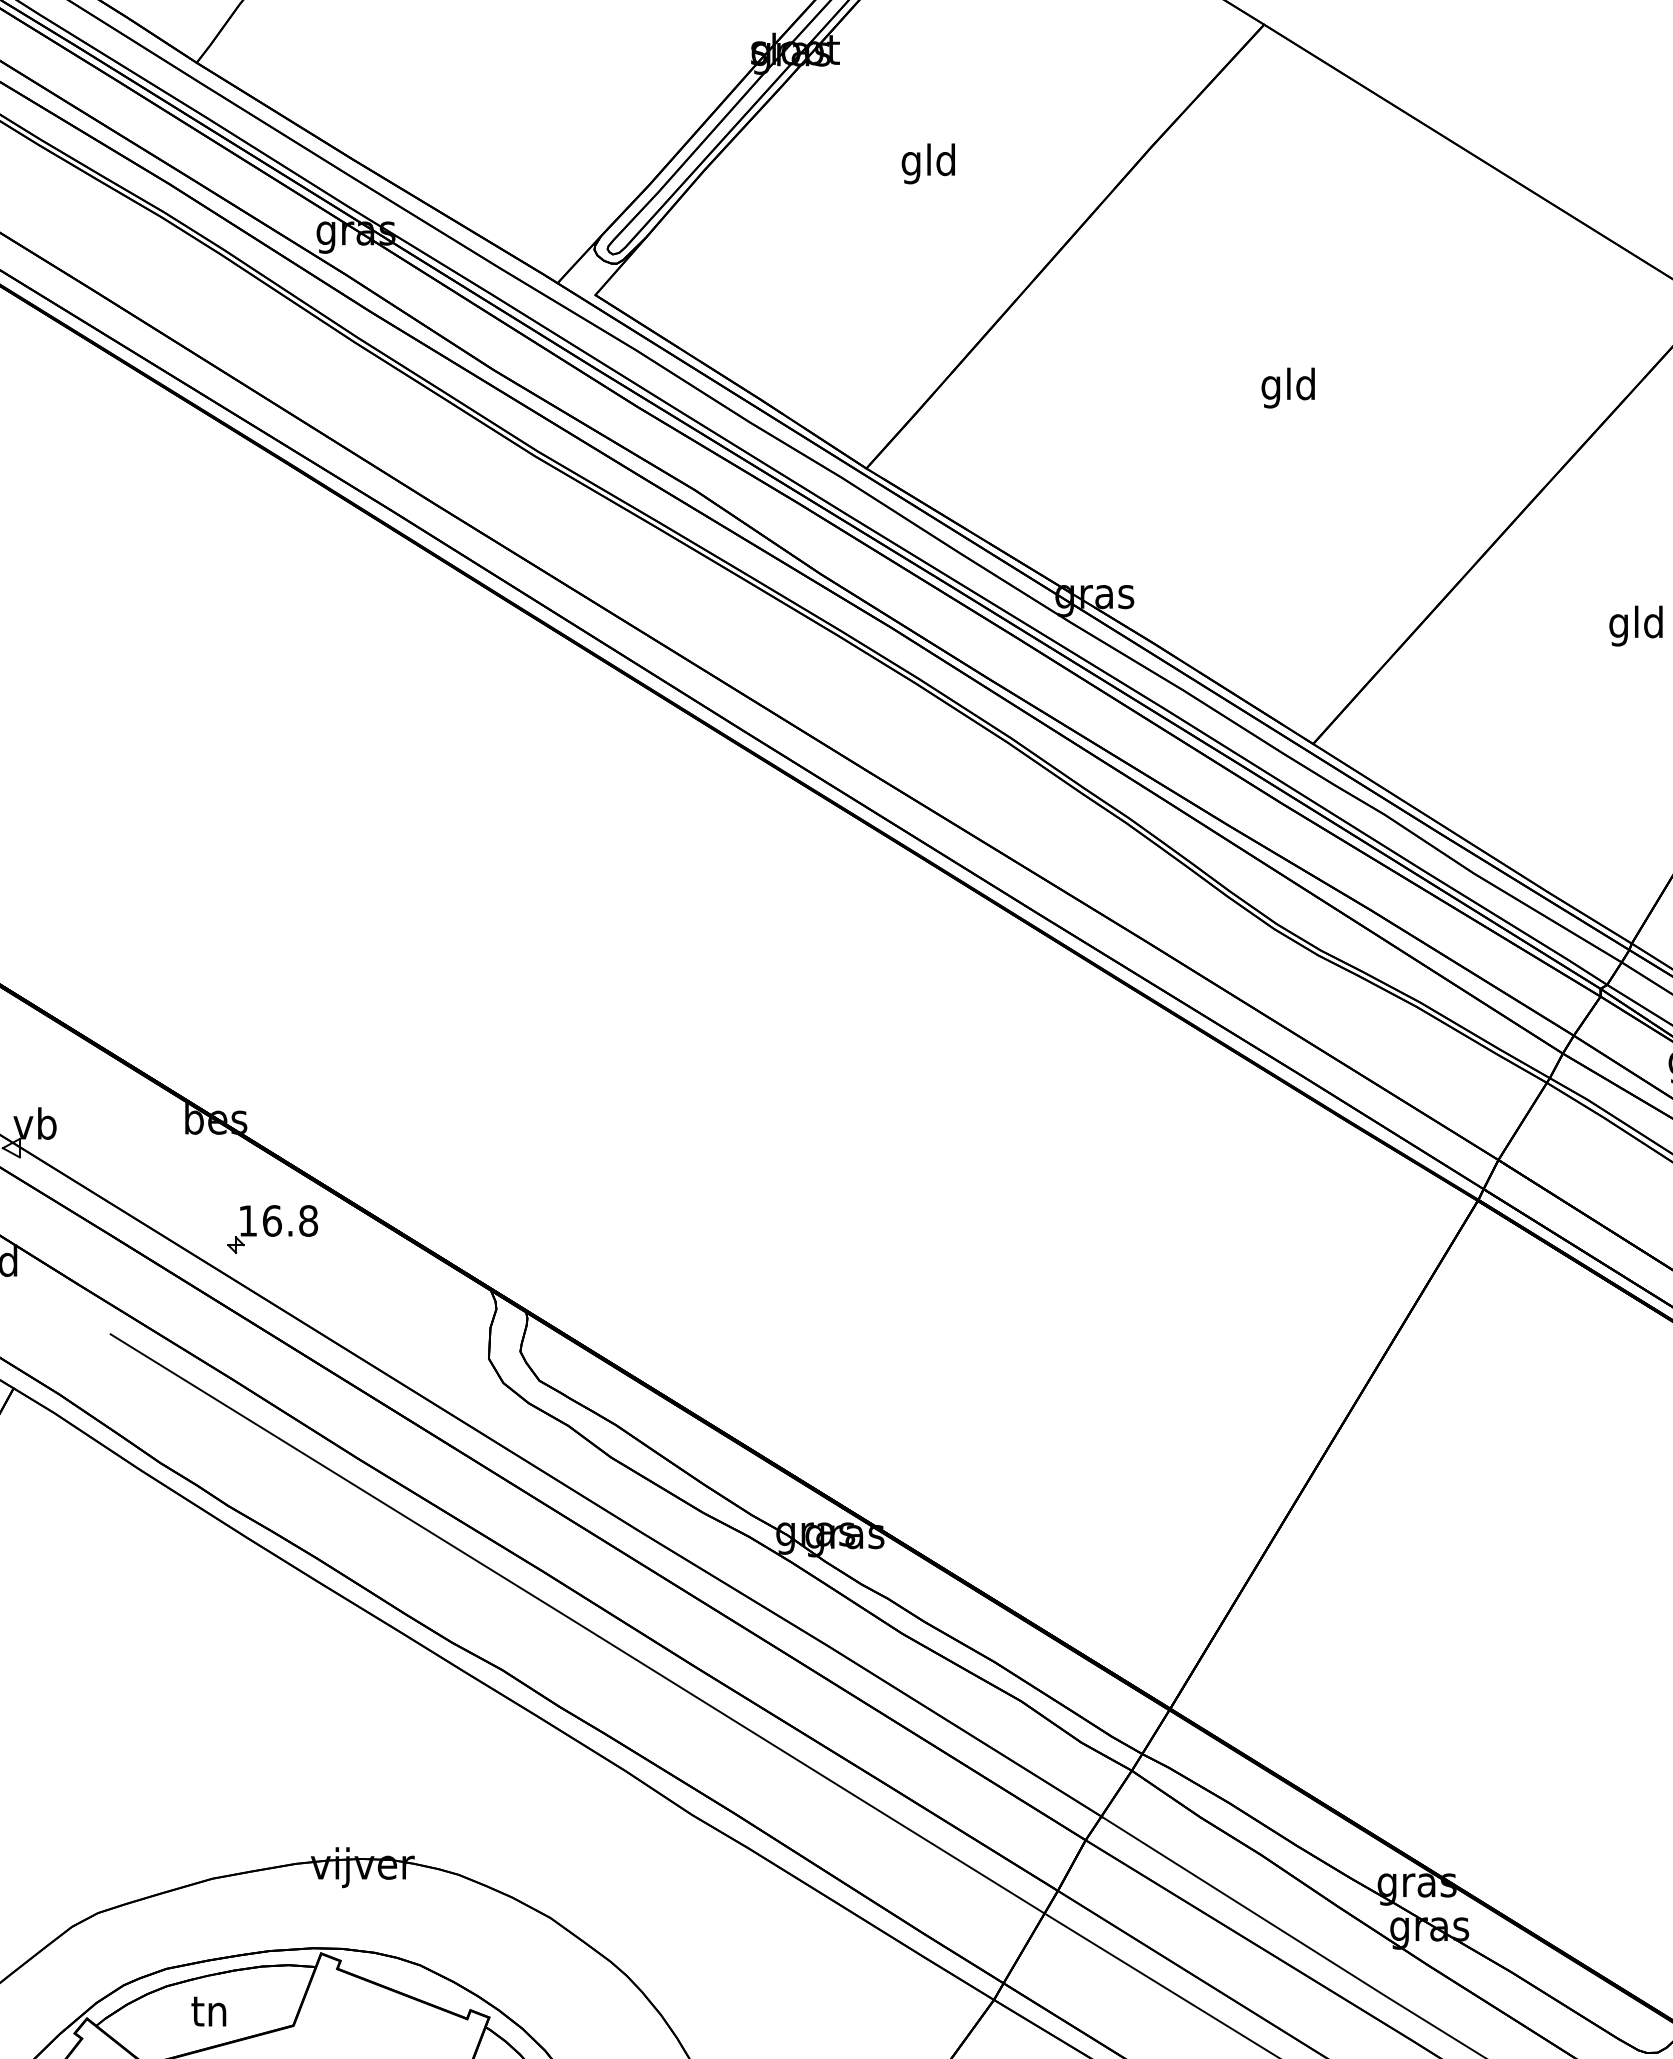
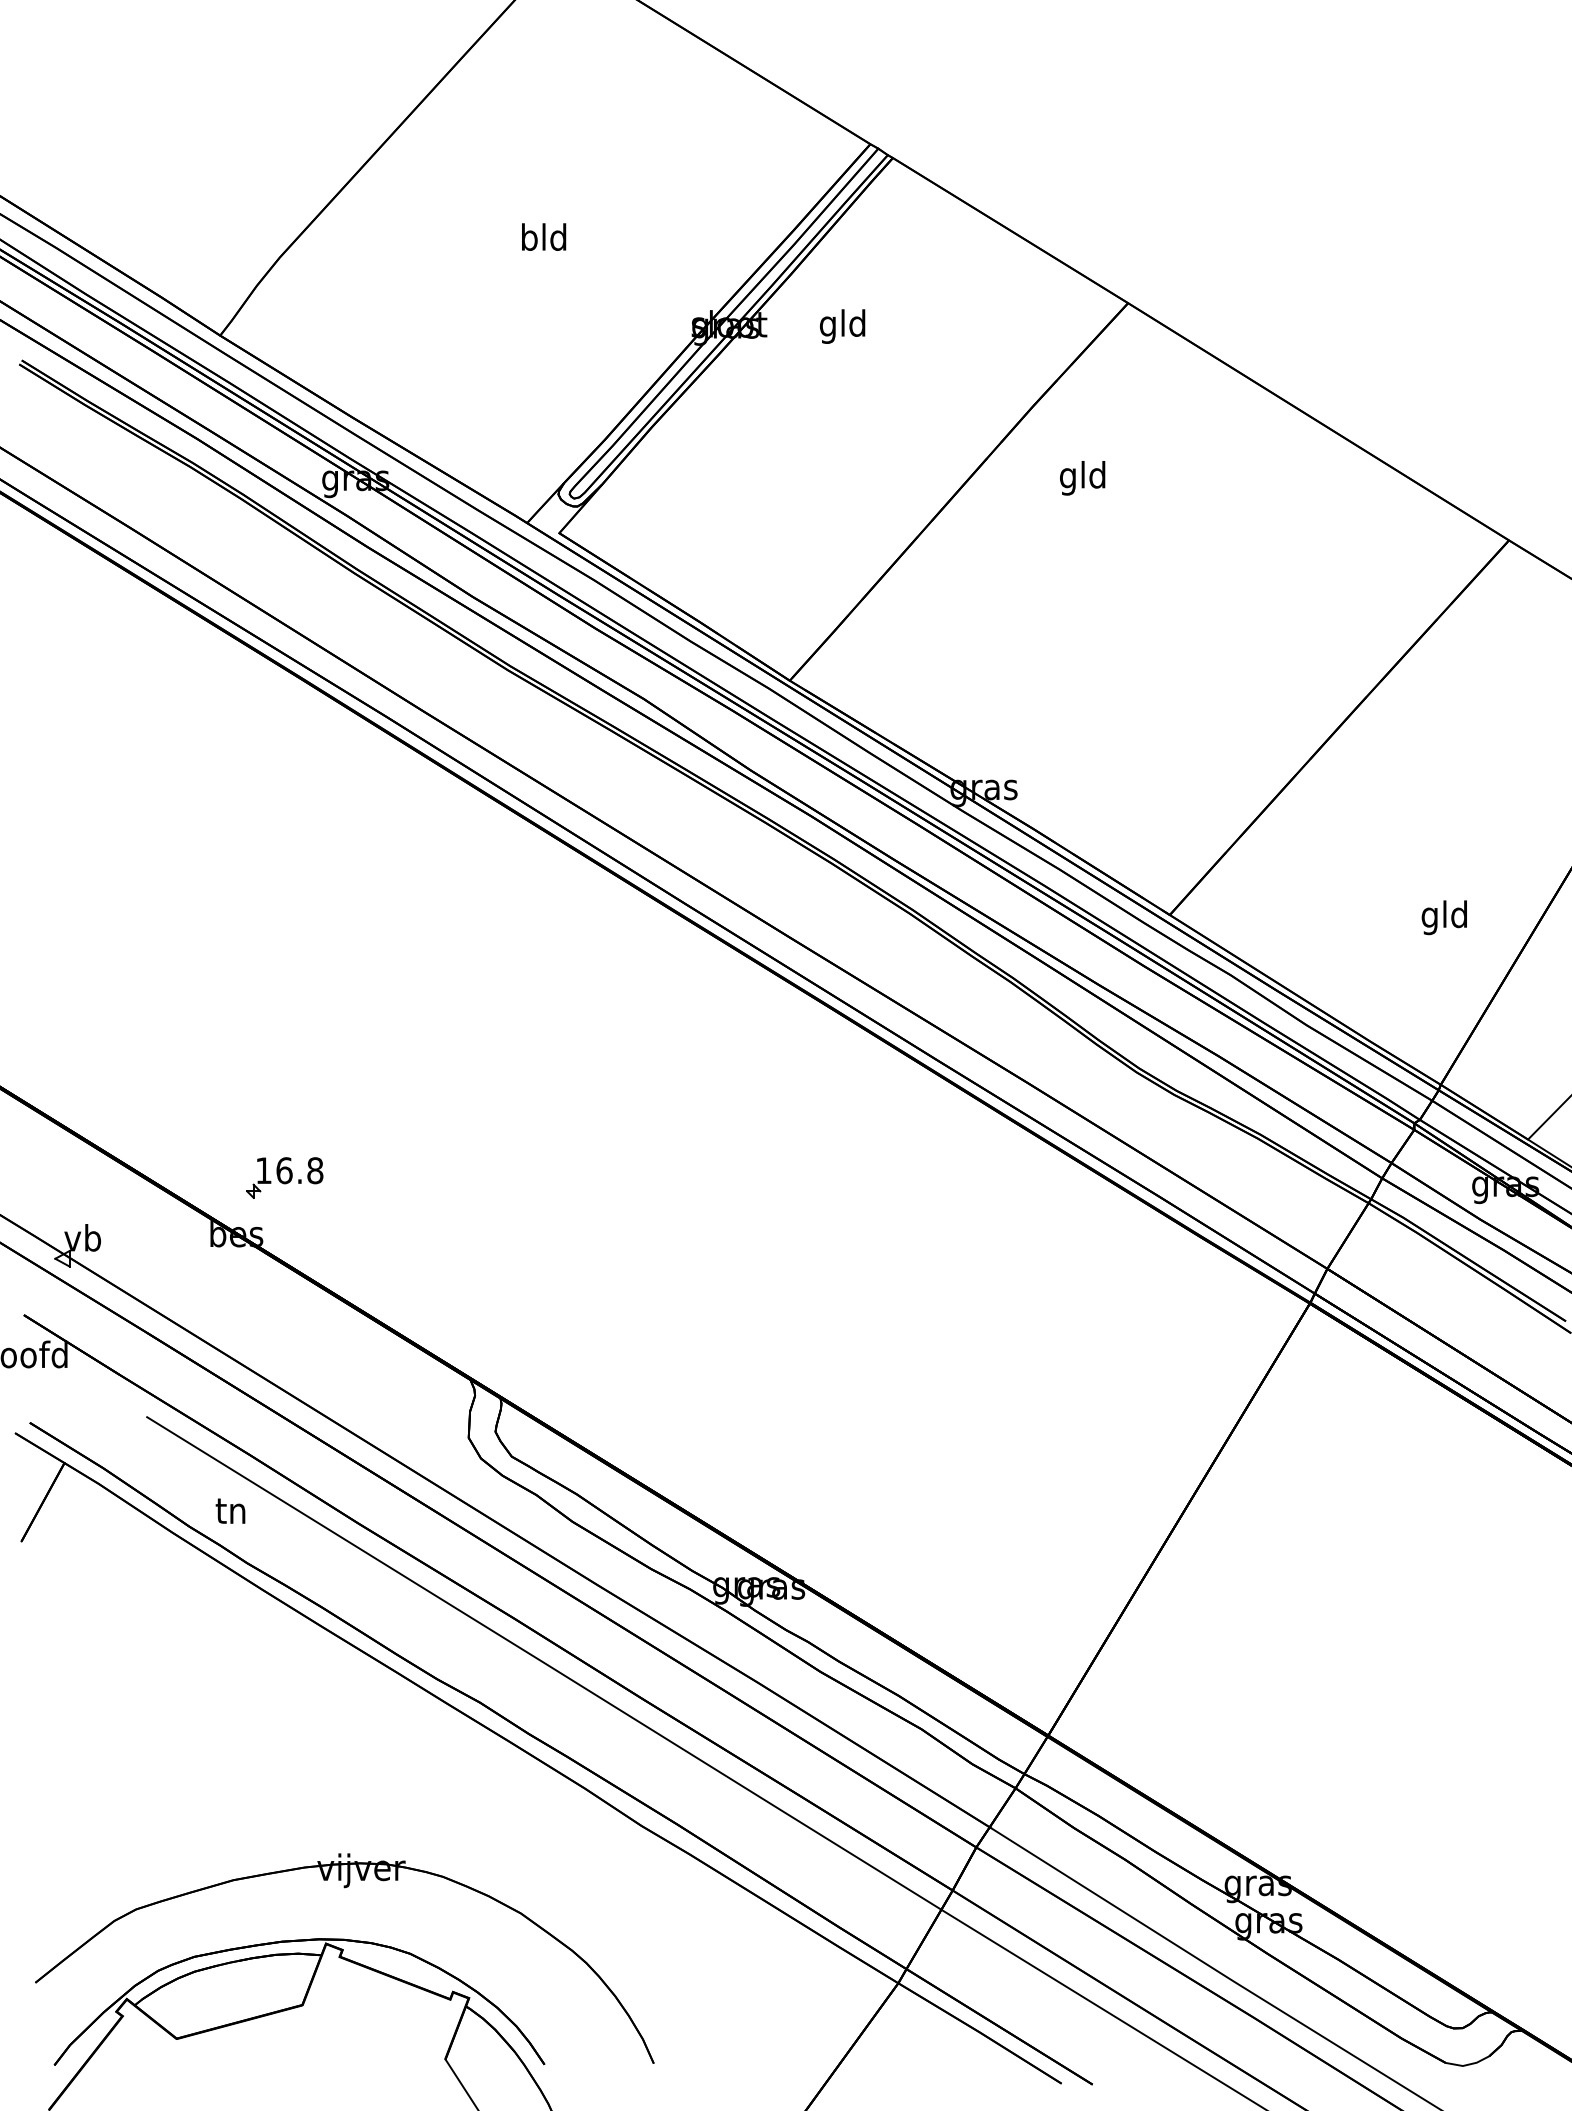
text: (928, 163) -> (842, 326), moved
text: (1288, 388) -> (1082, 478), moved
text: (1634, 625) -> (1443, 917), moved
part: (272, 1228) -> (284, 1177), moved
text: (208, 2010) -> (230, 1510), moved

